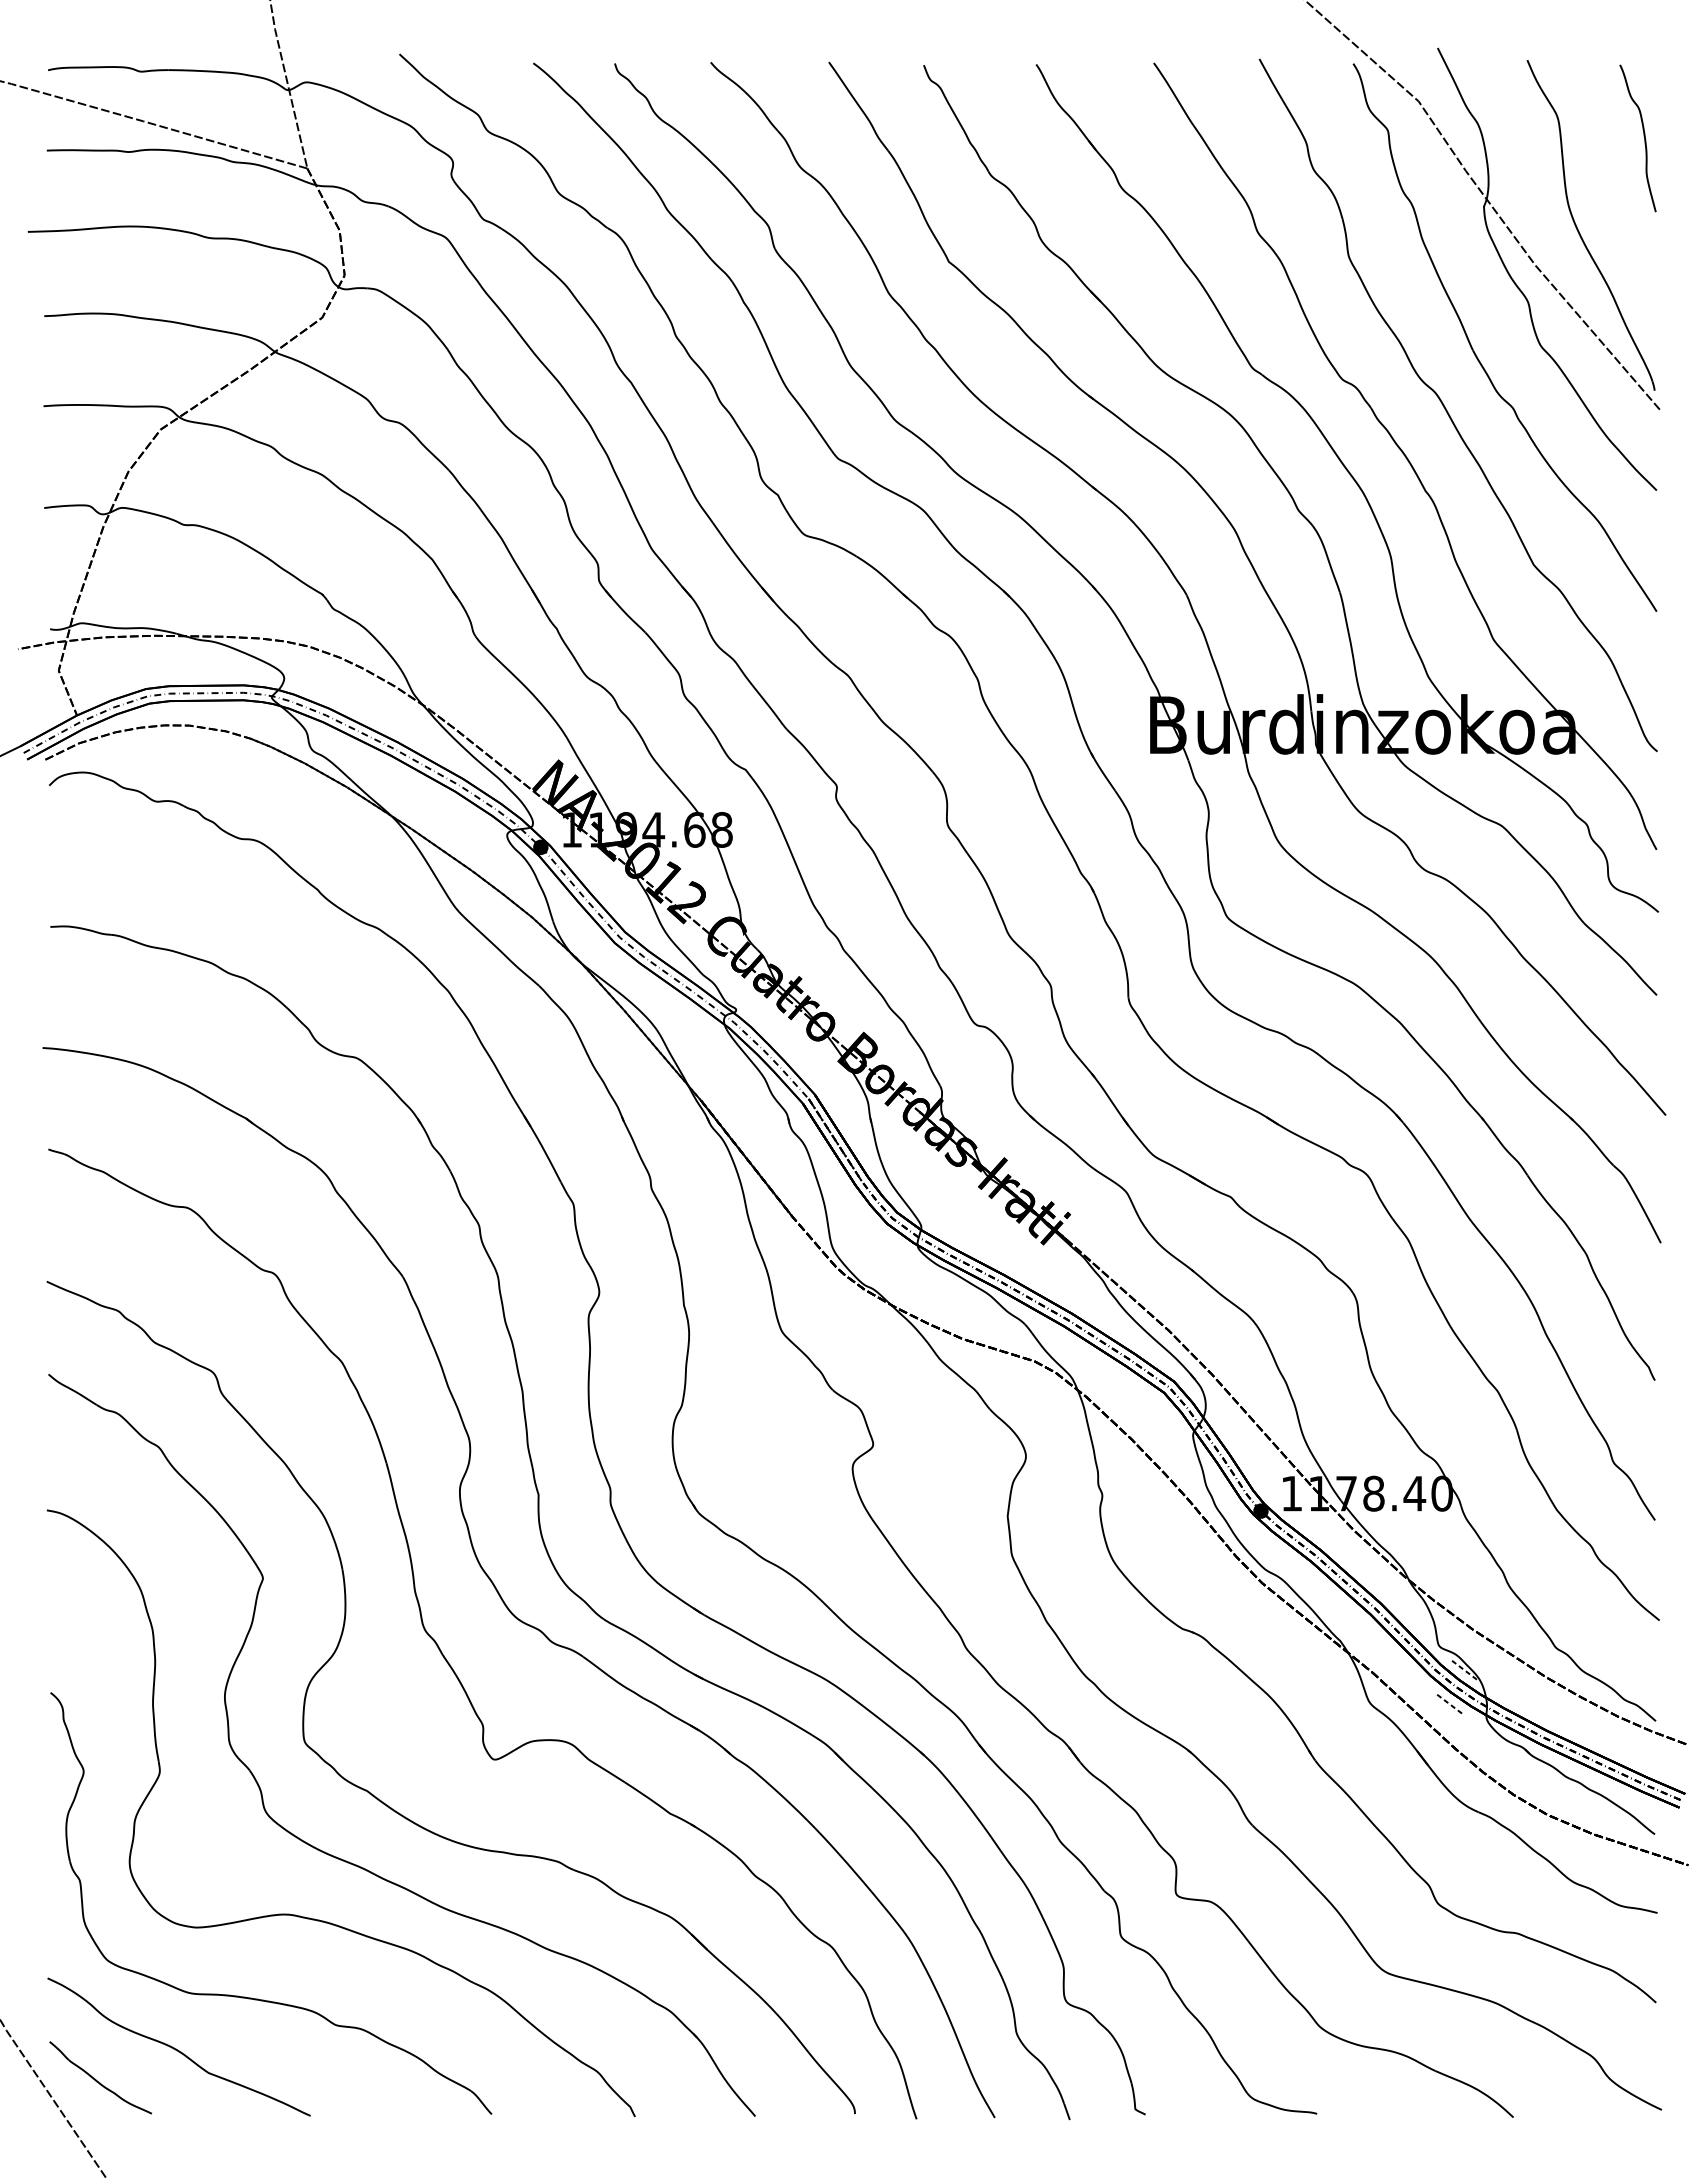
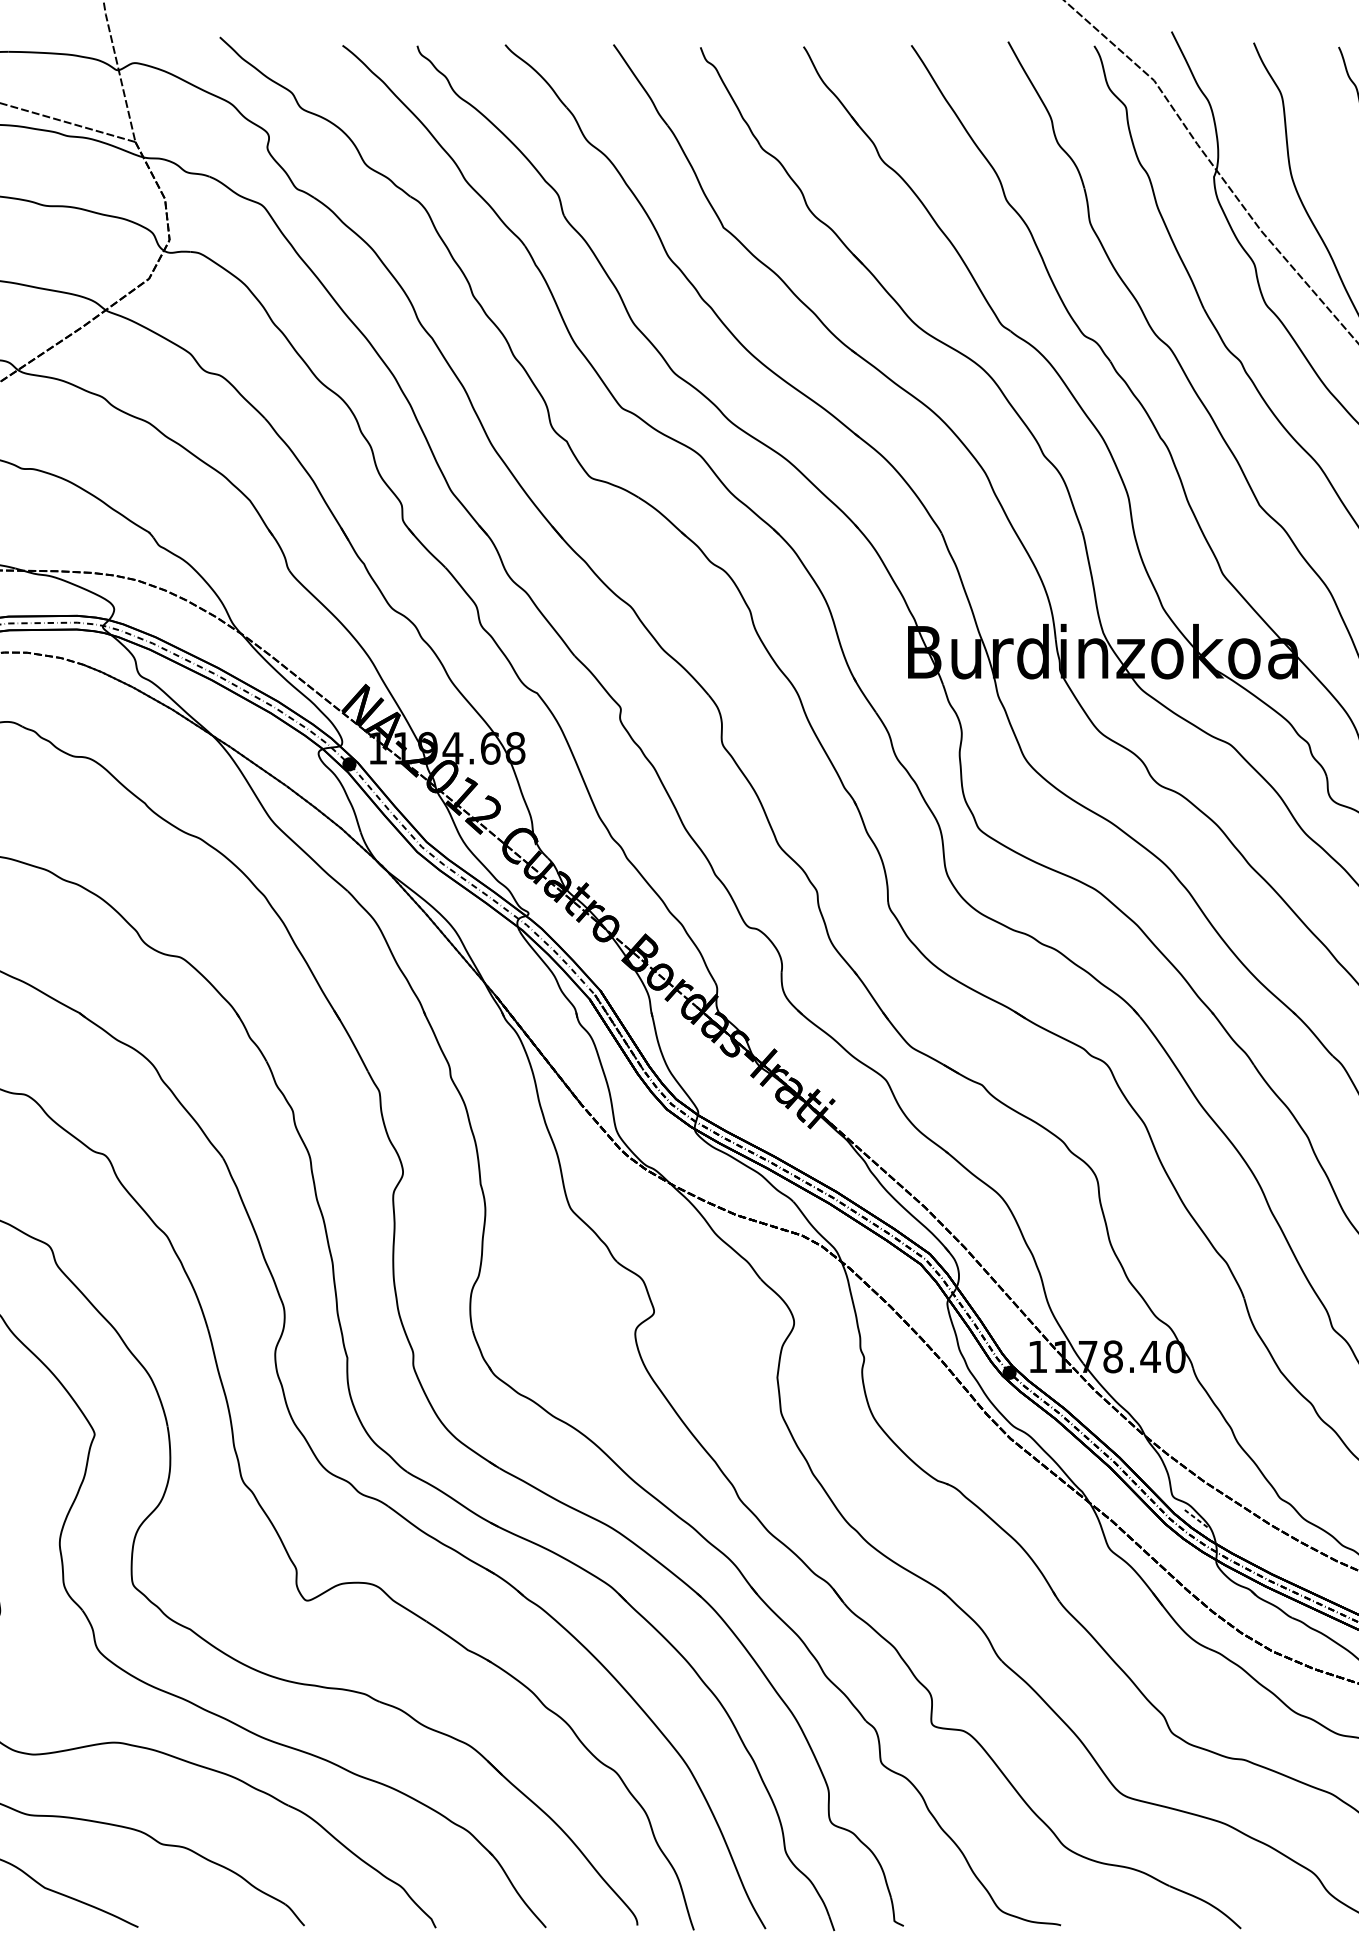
line: (1448, 1702) -> (1181, 1548), removed

